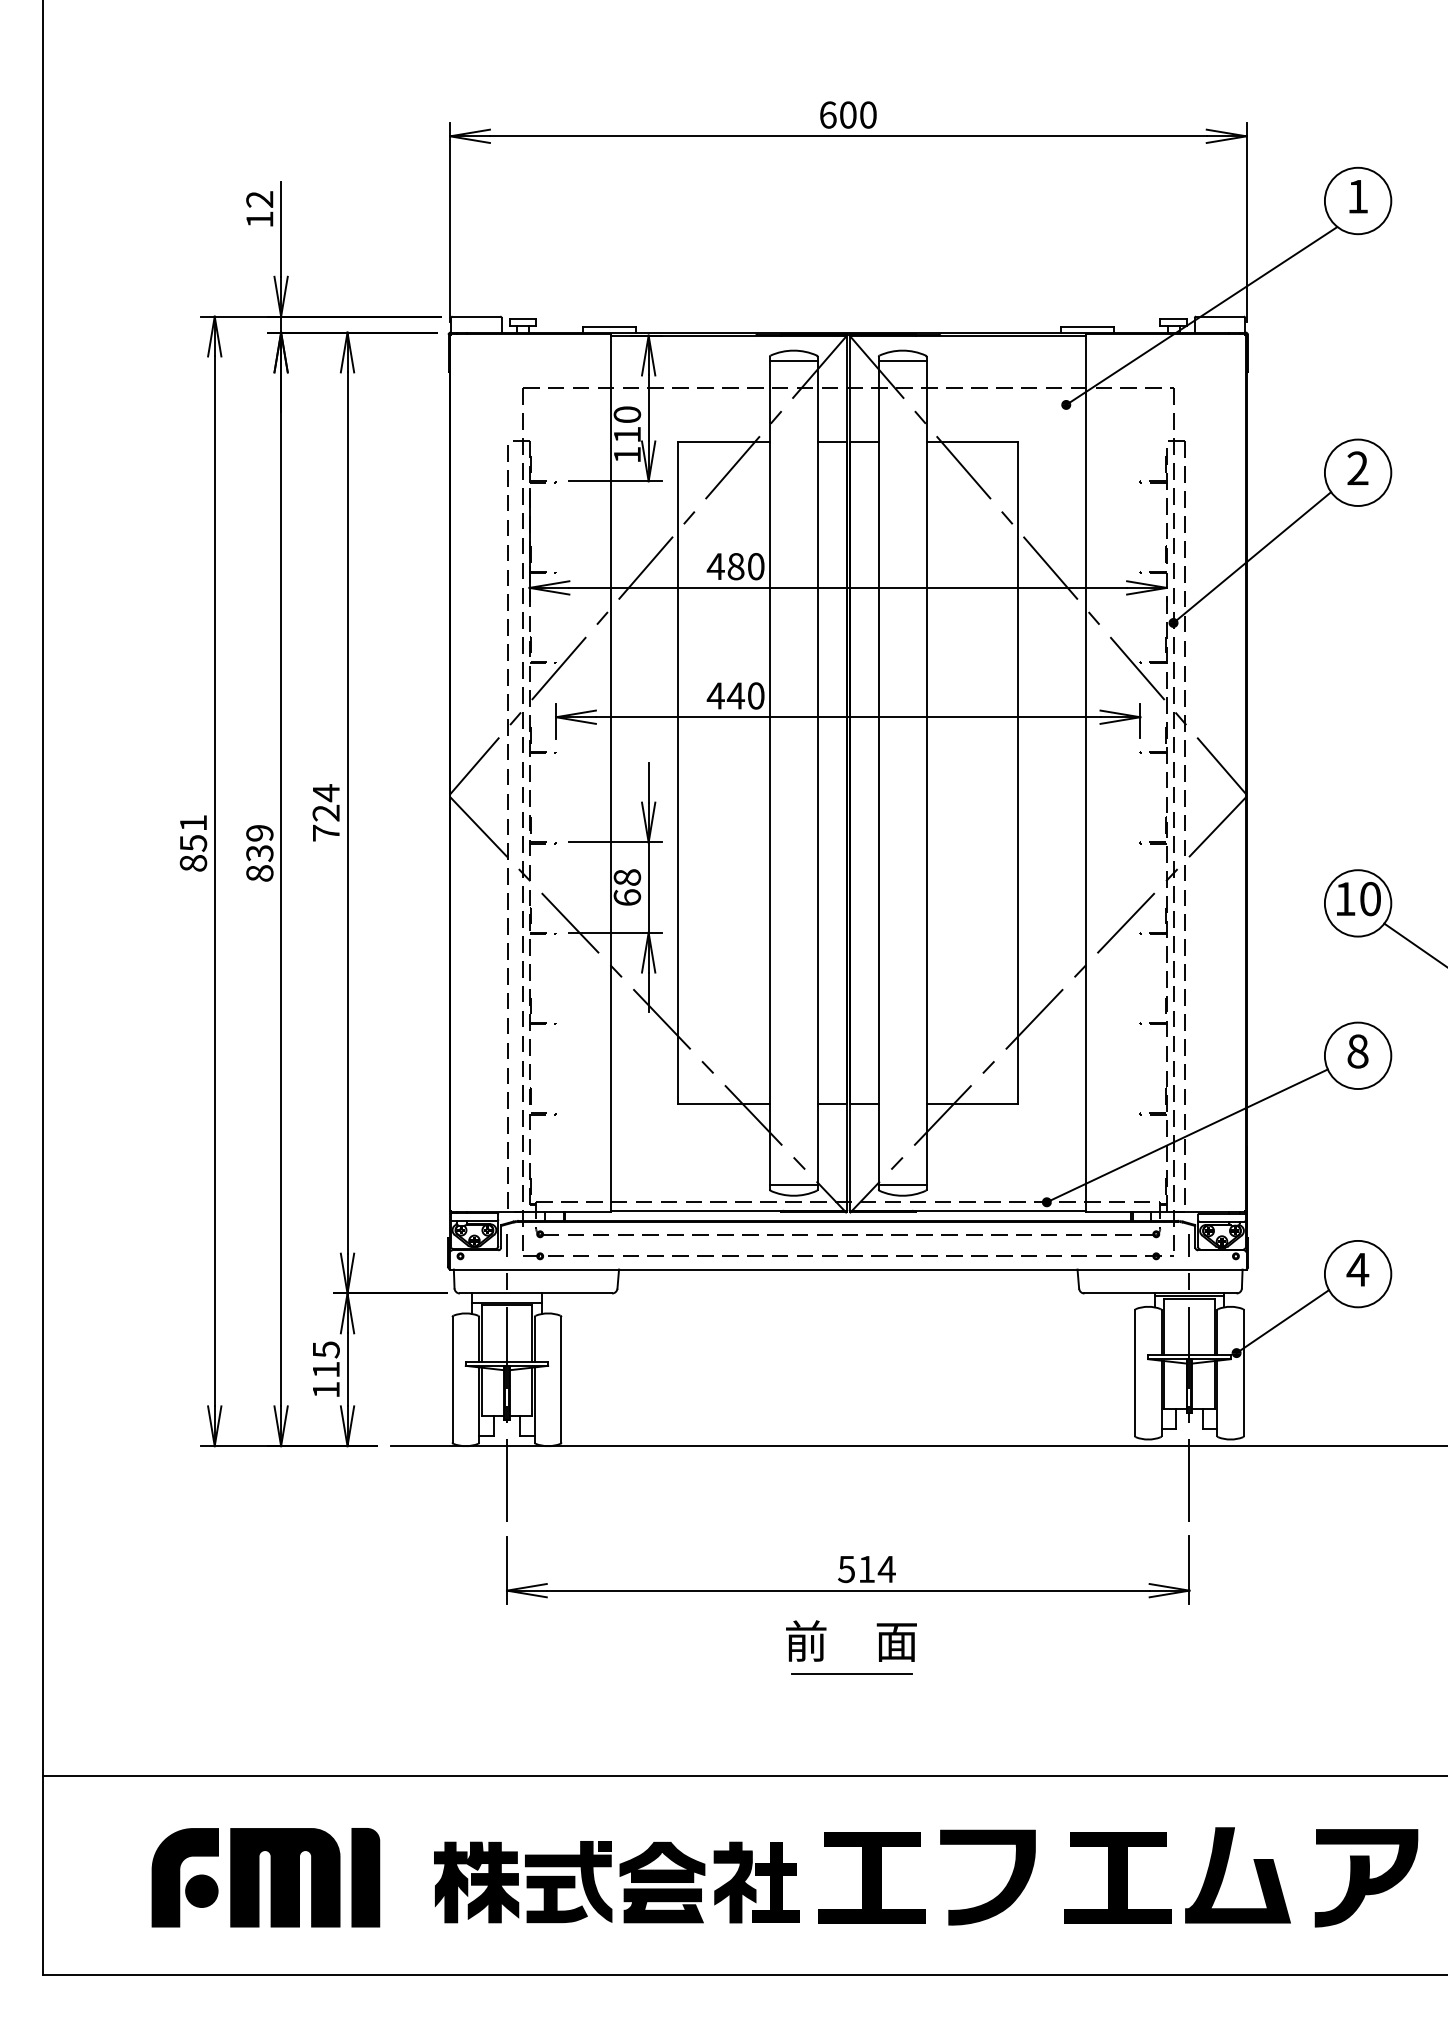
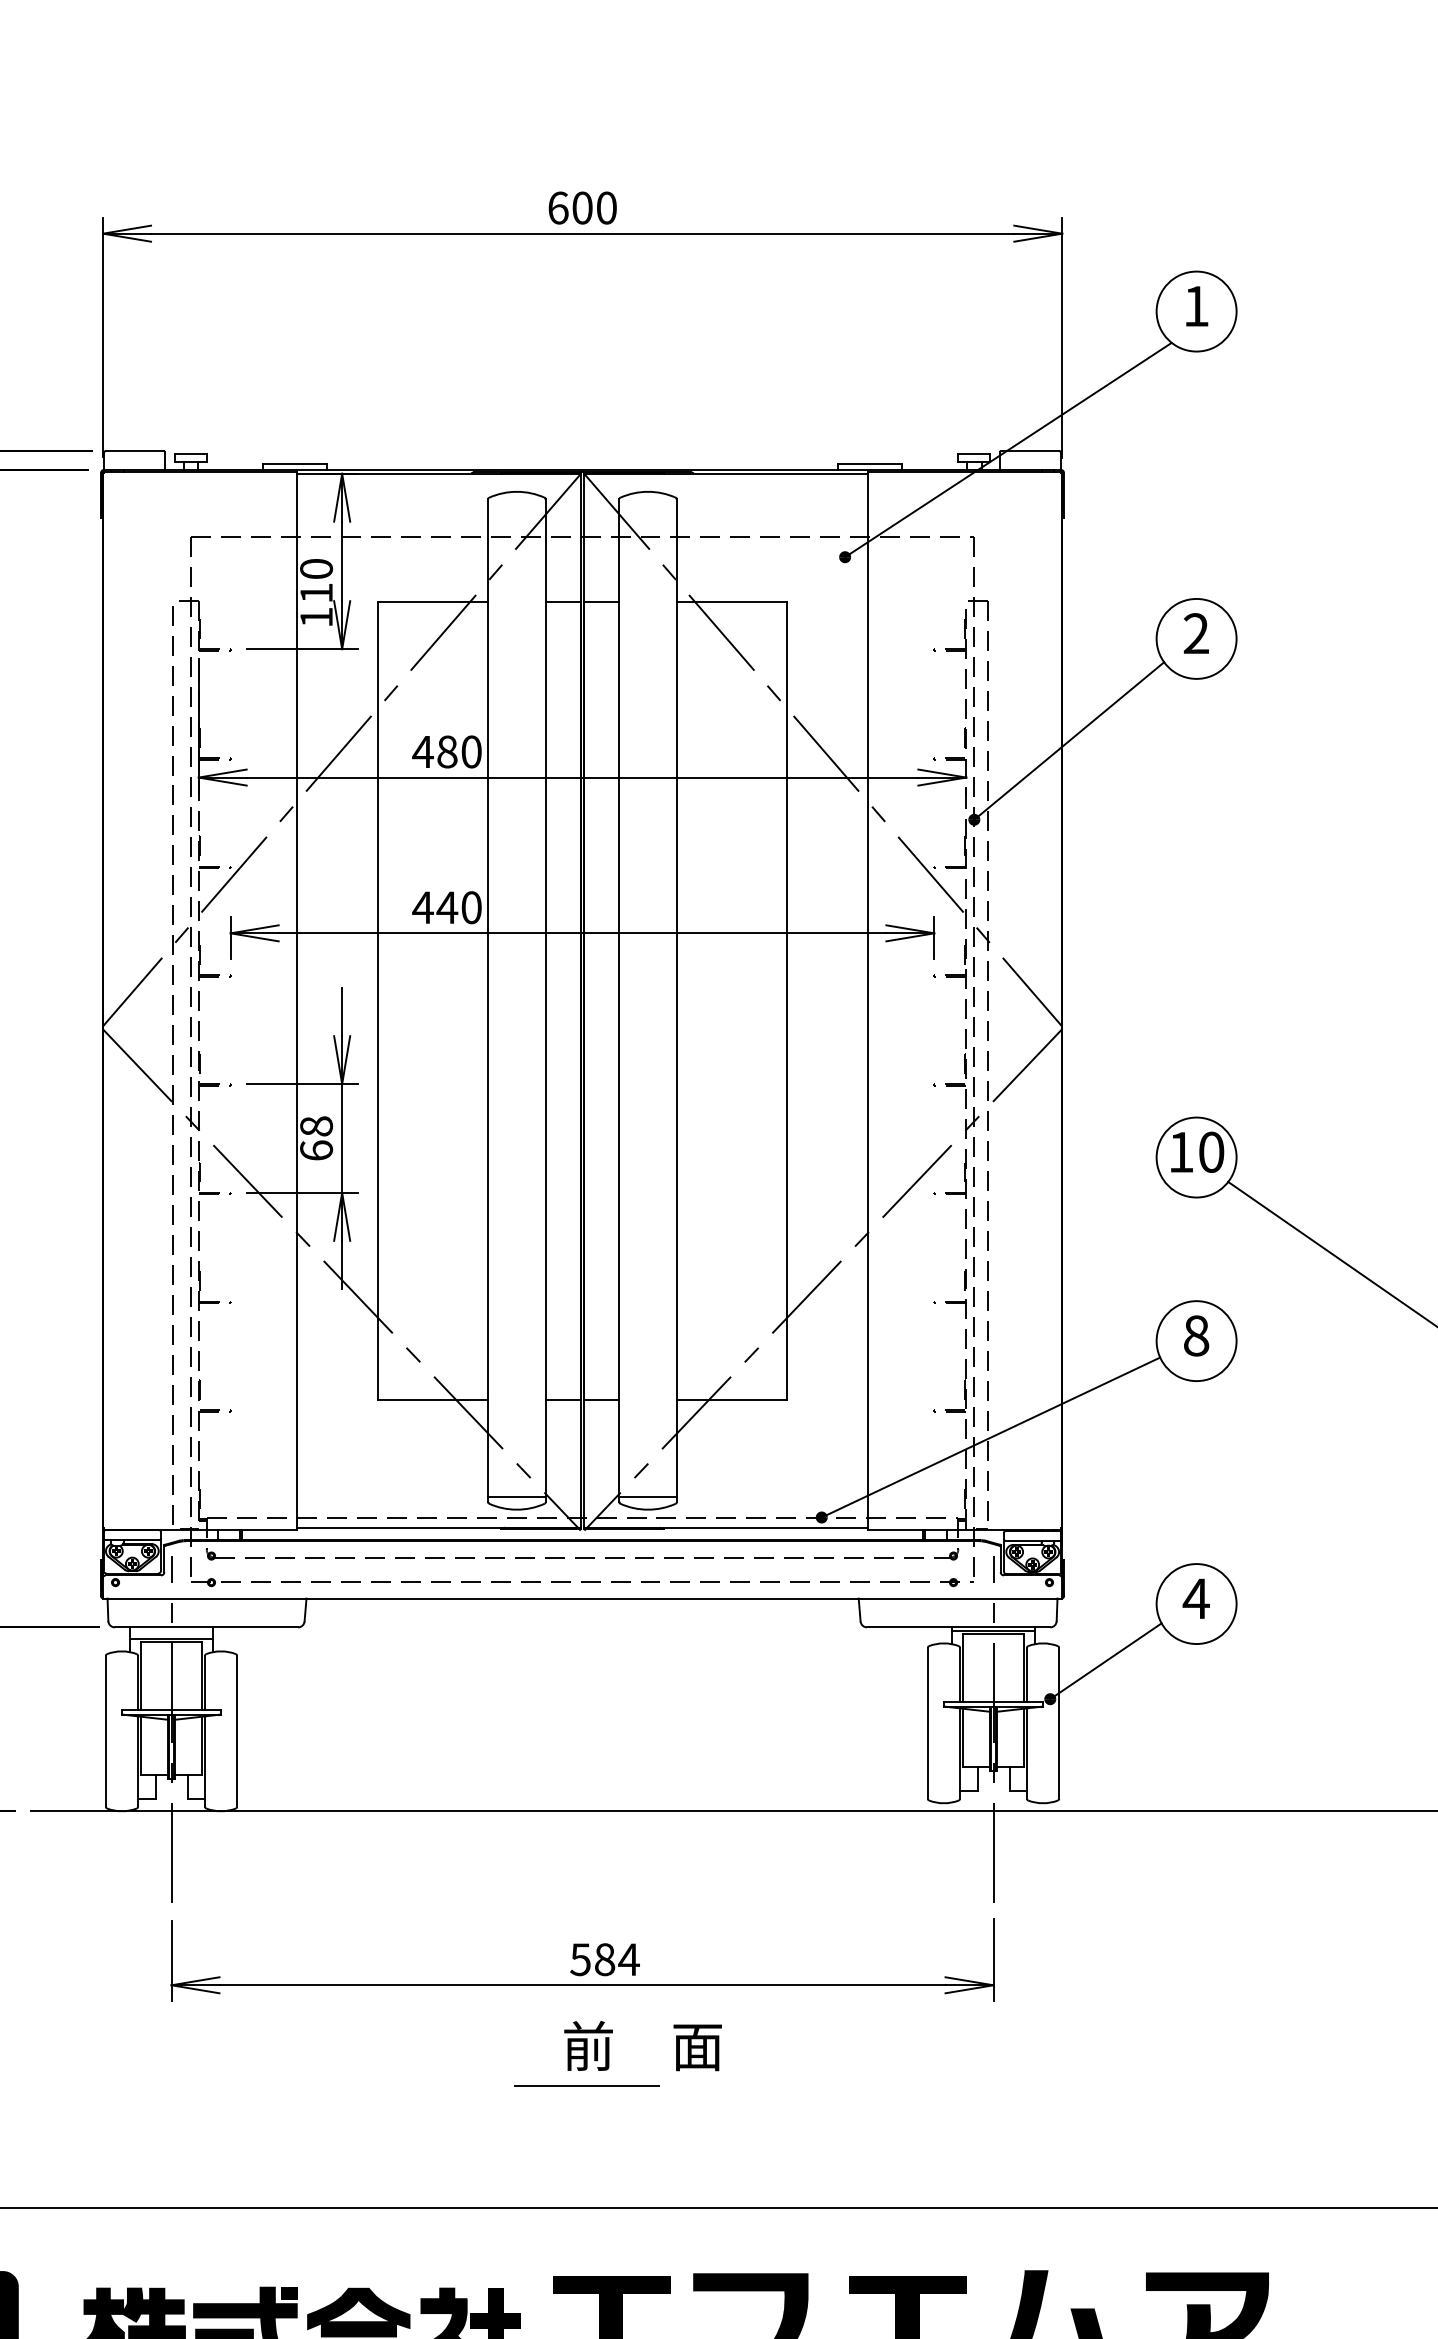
line: (793, 361) -> (516, 504), removed
line: (902, 361) -> (647, 504), removed
text: (866, 1569) -> (604, 1959), 514 -> 584
text: (851, 1640) -> (643, 2045), moved

